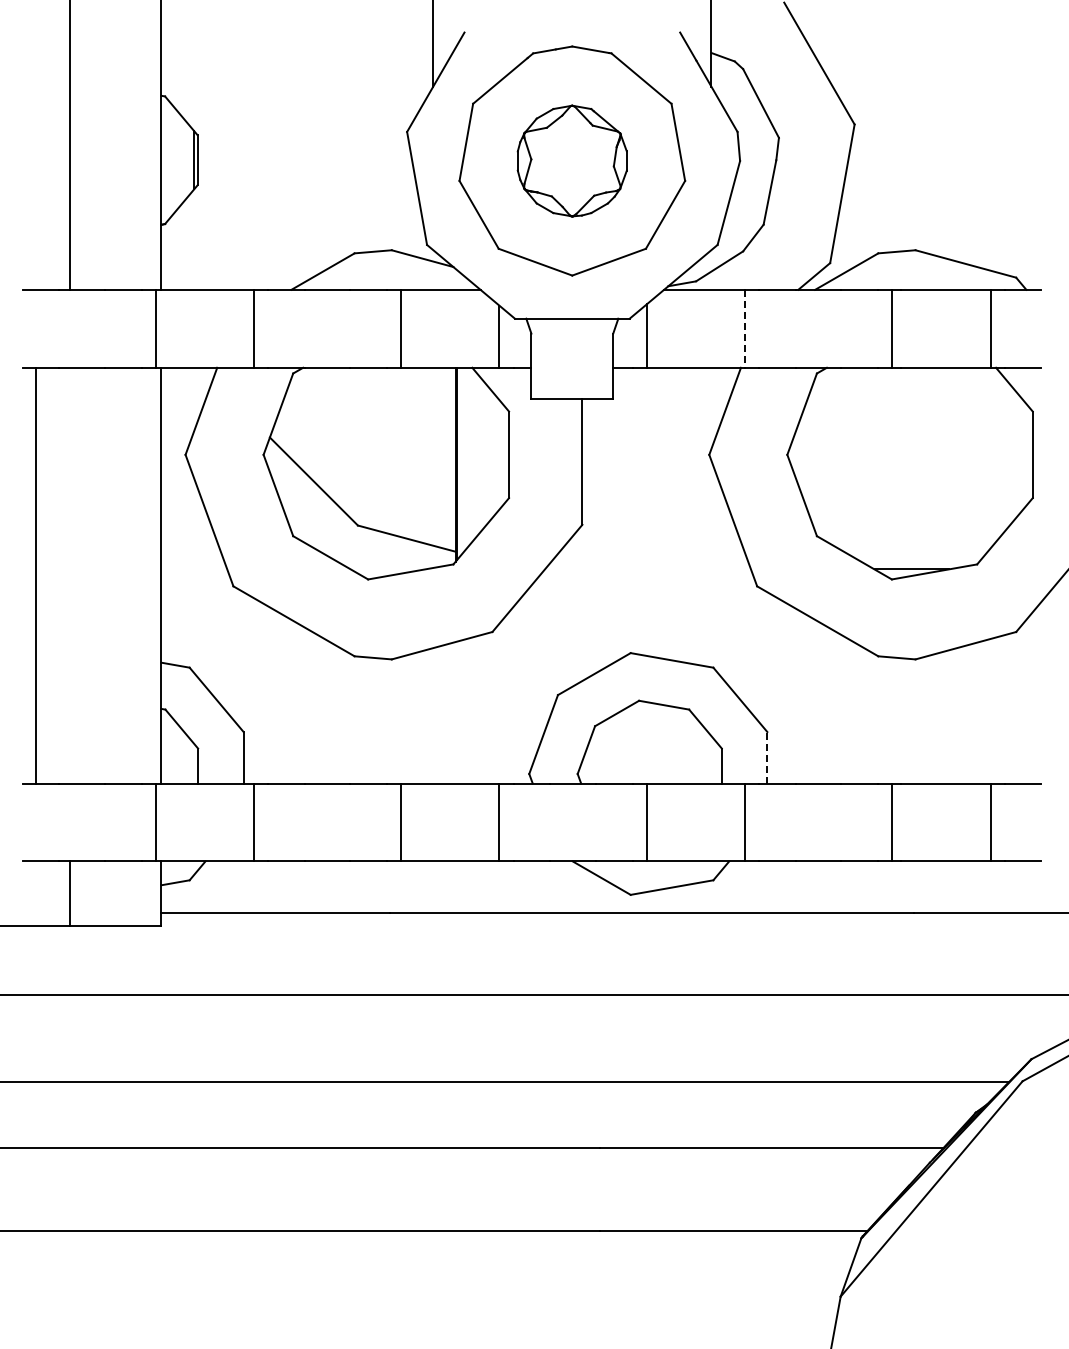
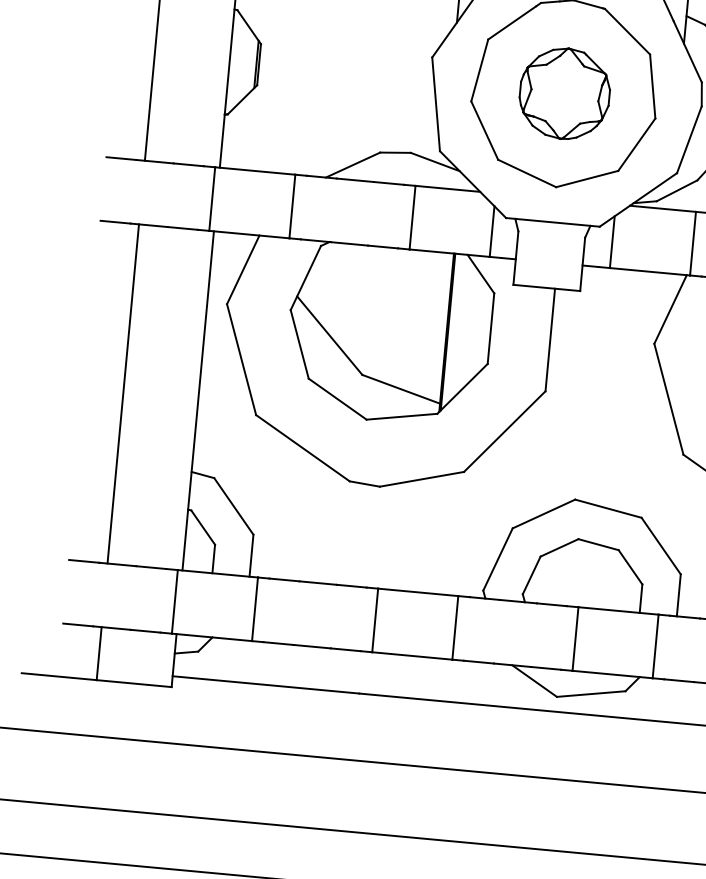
line: (745, 328) -> (693, 243), dashed -> solid
line: (35, 575) -> (123, 393), moved
line: (767, 757) -> (678, 595), dashed -> solid

